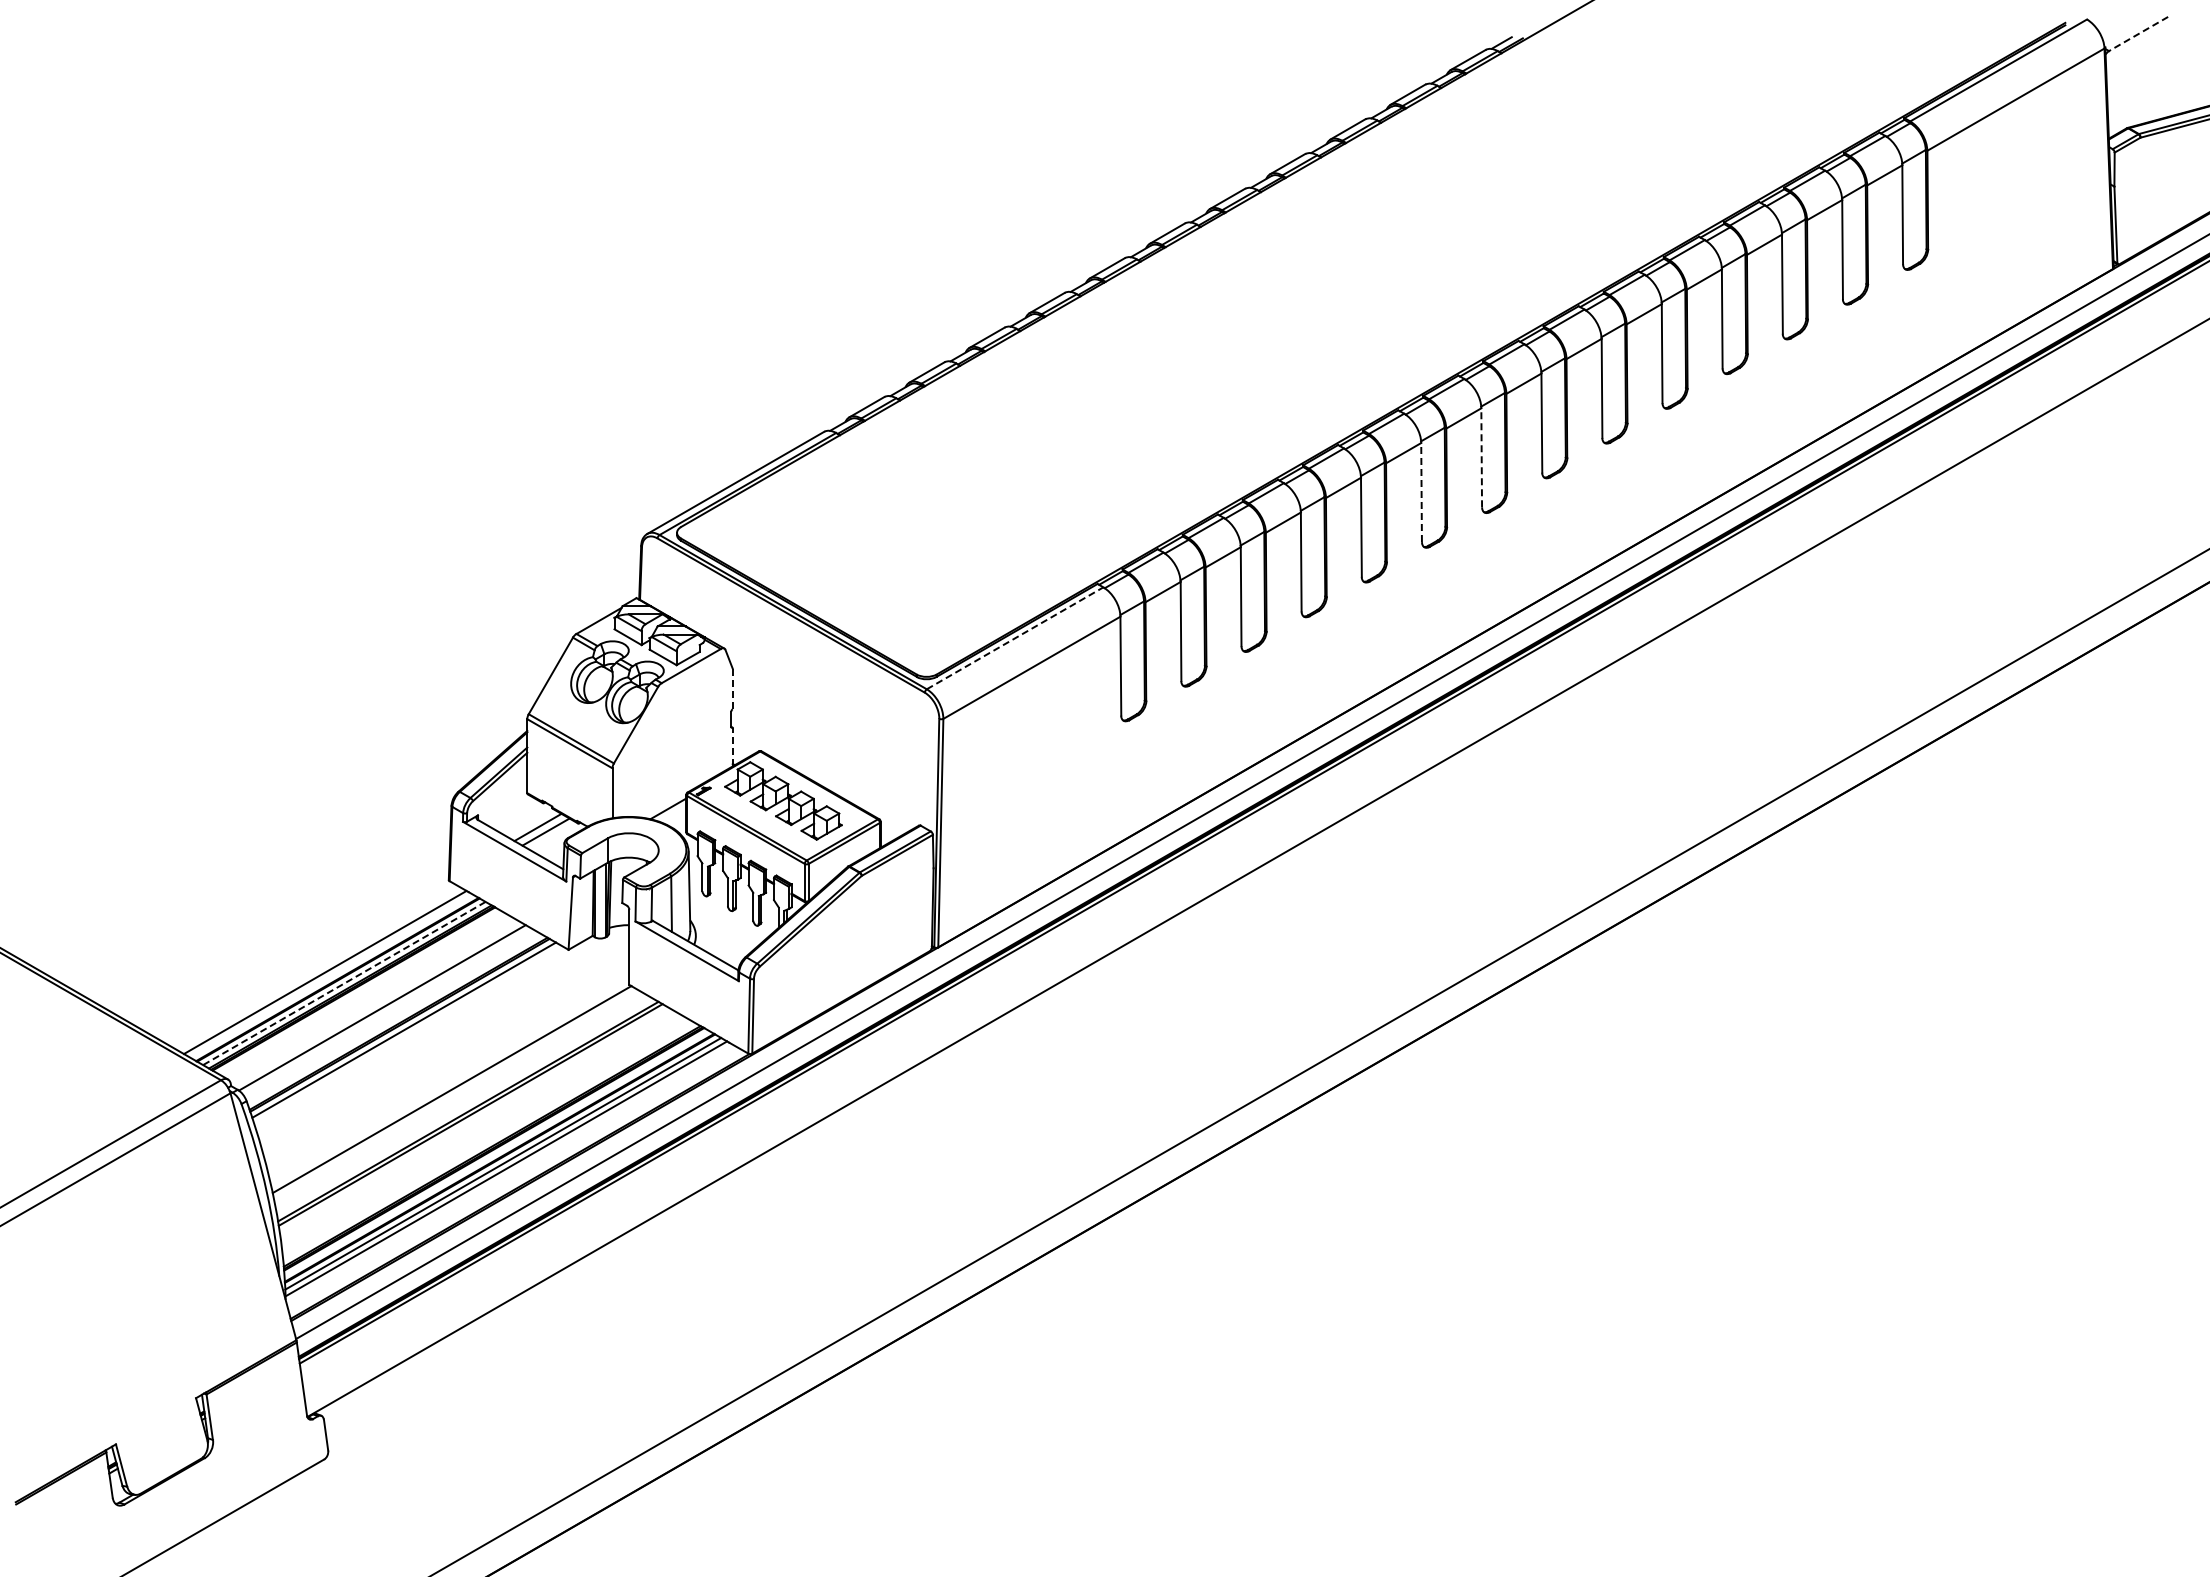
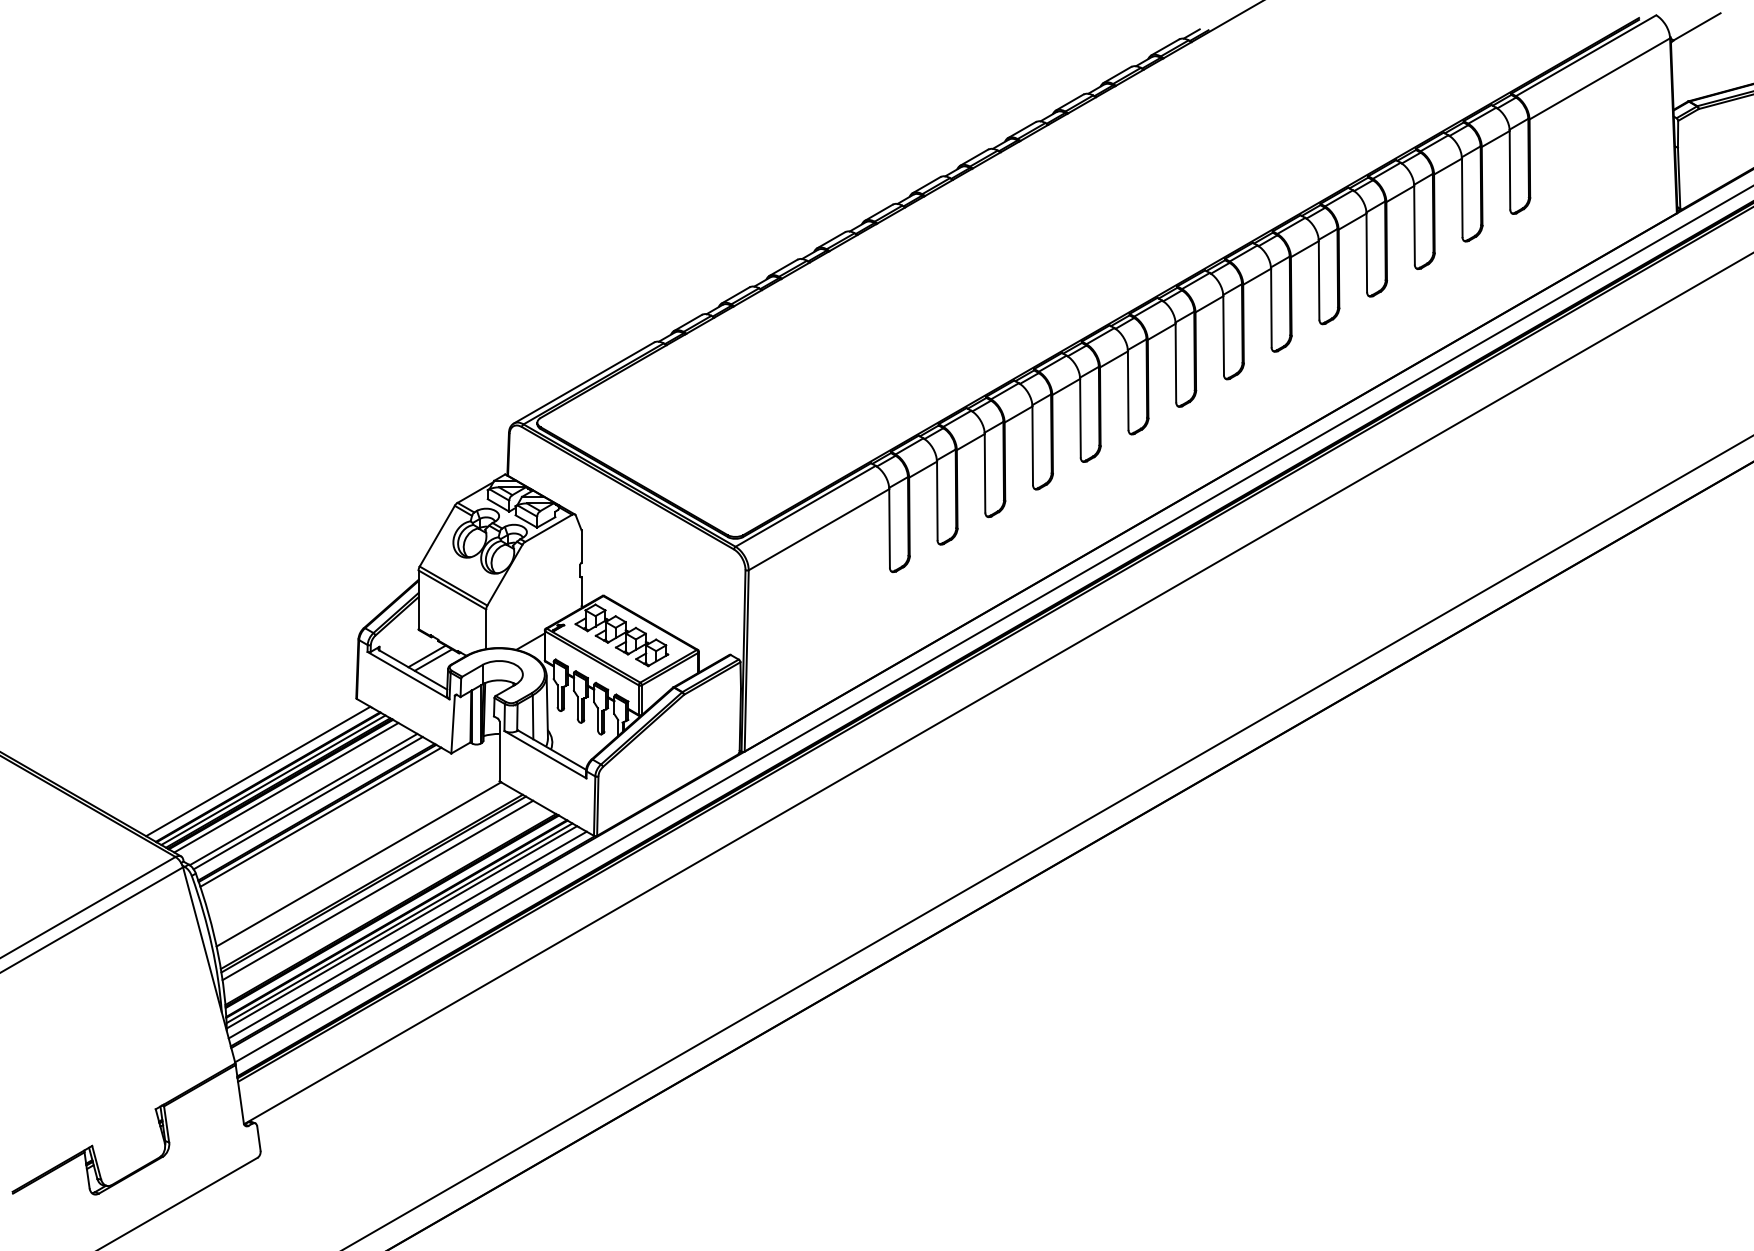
line: (2138, 34) -> (1697, 27), dashed -> solid
line: (1481, 457) -> (1175, 362), dashed -> solid
line: (1421, 492) -> (1128, 390), dashed -> solid
line: (1015, 638) -> (805, 506), dashed -> solid
line: (732, 688) -> (581, 546), dashed -> solid
line: (732, 746) -> (581, 592), dashed -> solid
line: (343, 983) -> (272, 780), dashed -> solid
line: (360, 992) -> (286, 787), added
line: (387, 1011) -> (307, 802), added
line: (475, 1122) -> (377, 890), added
line: (513, 1178) -> (407, 934), added

